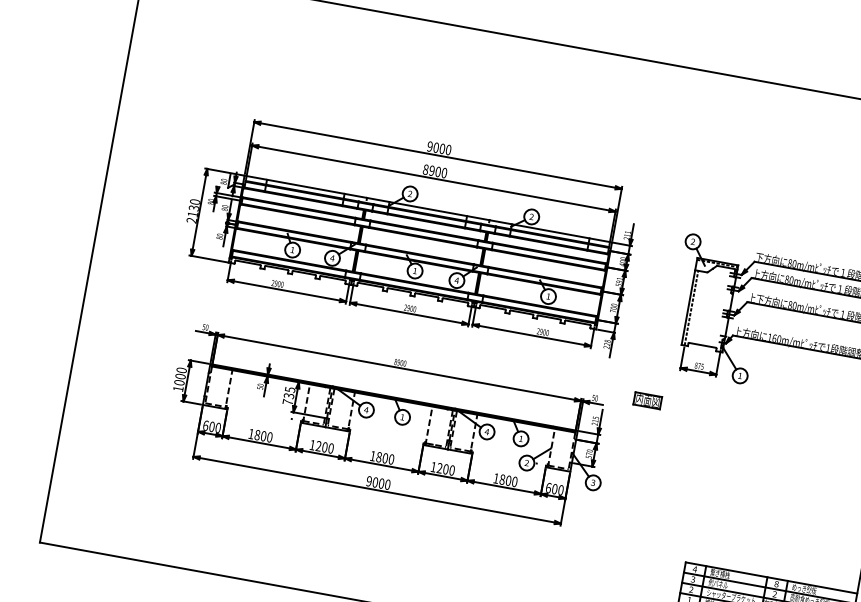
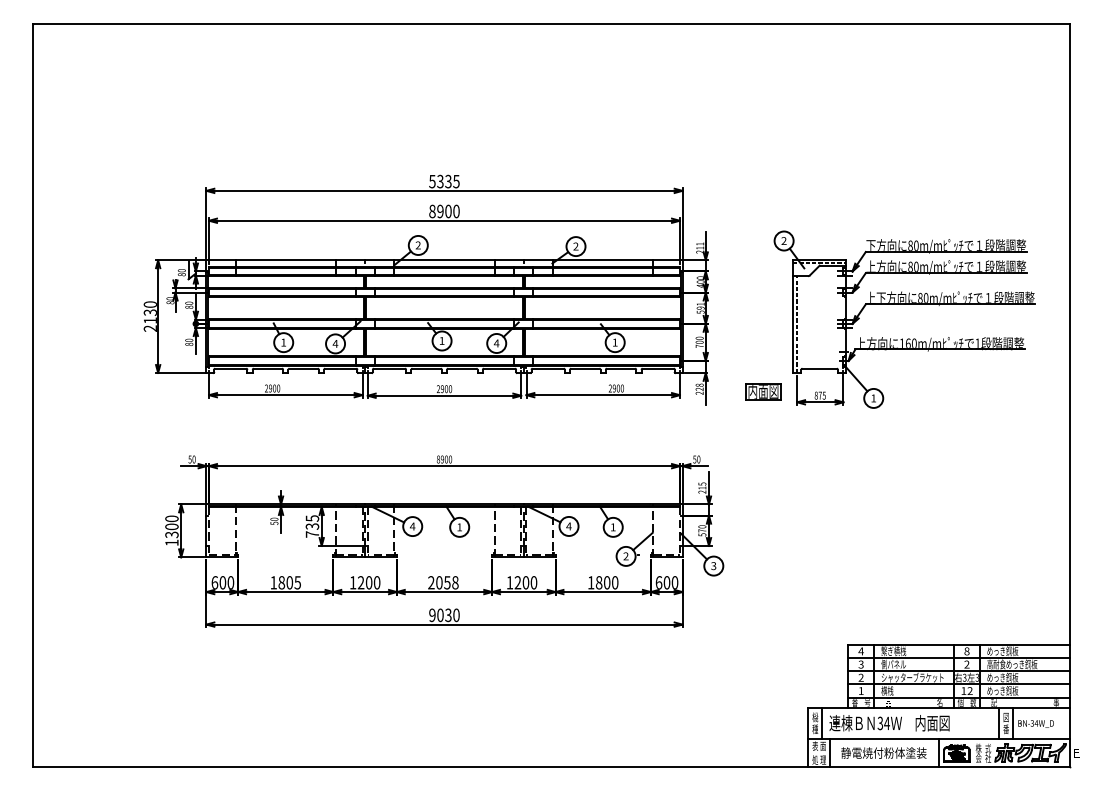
text: (439, 148) -> (444, 181), 9000 -> 5335
text: (179, 382) -> (171, 534), 1000 -> 1300
part: (647, 400) -> (763, 391), moved
text: (269, 437) -> (297, 582), 1800 -> 1805
text: (382, 457) -> (443, 582), 1800 -> 2058
text: (381, 483) -> (448, 614), 9000 -> 9030

